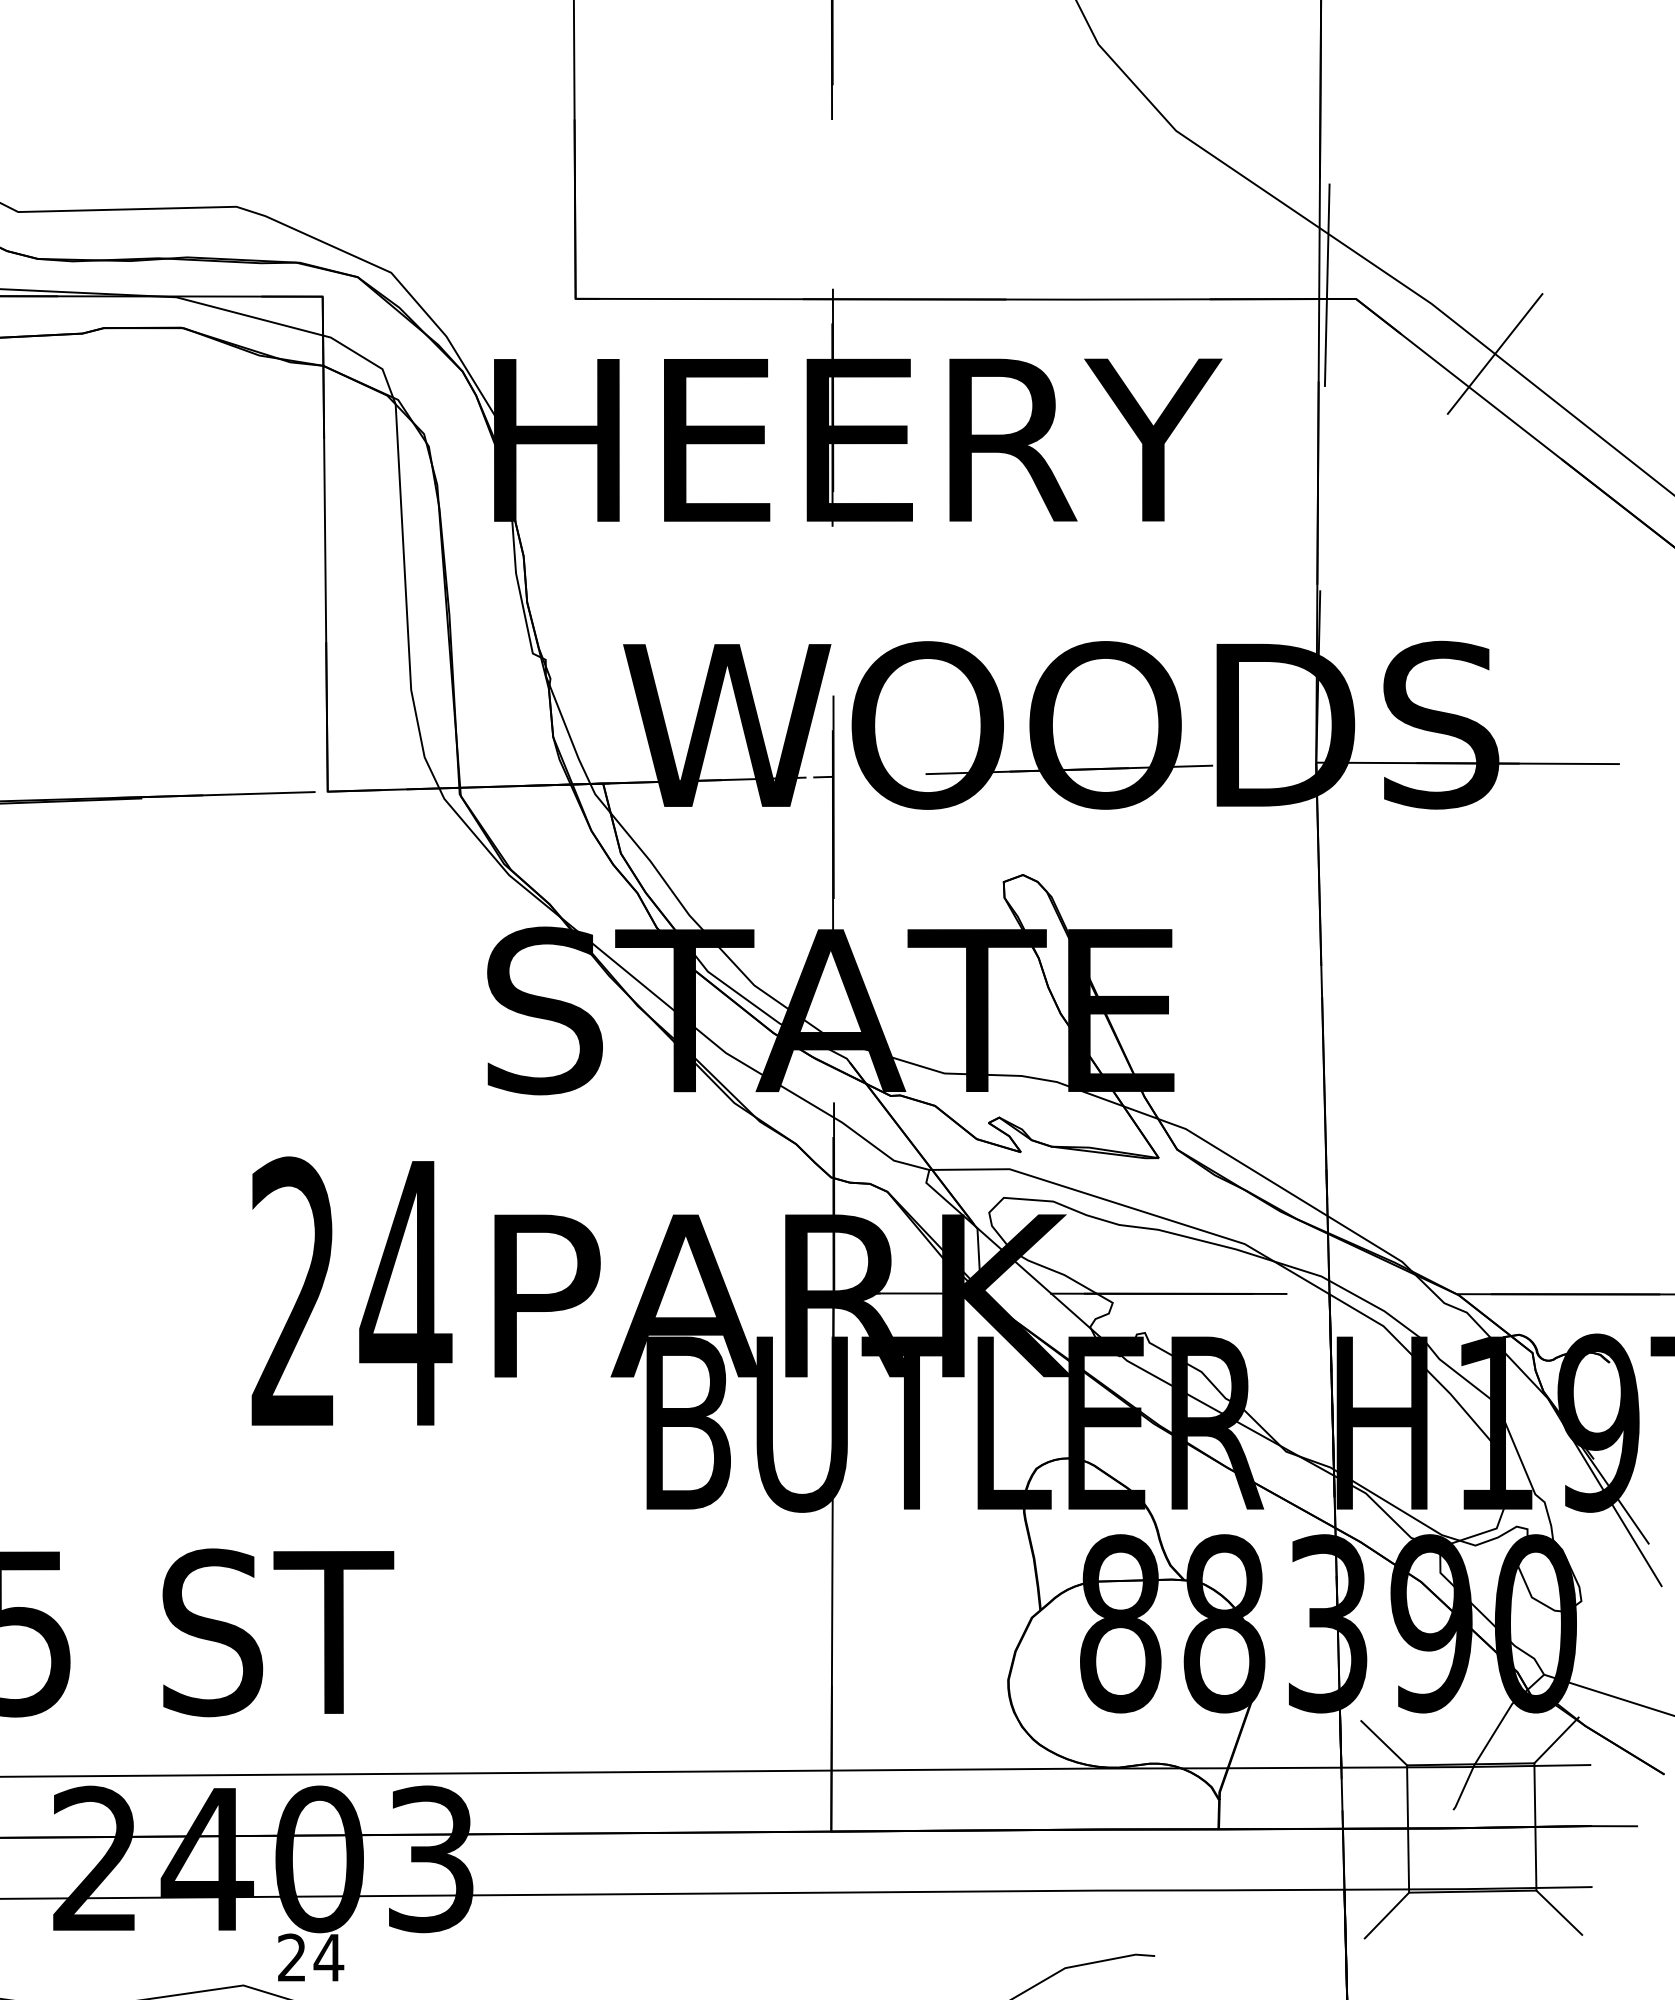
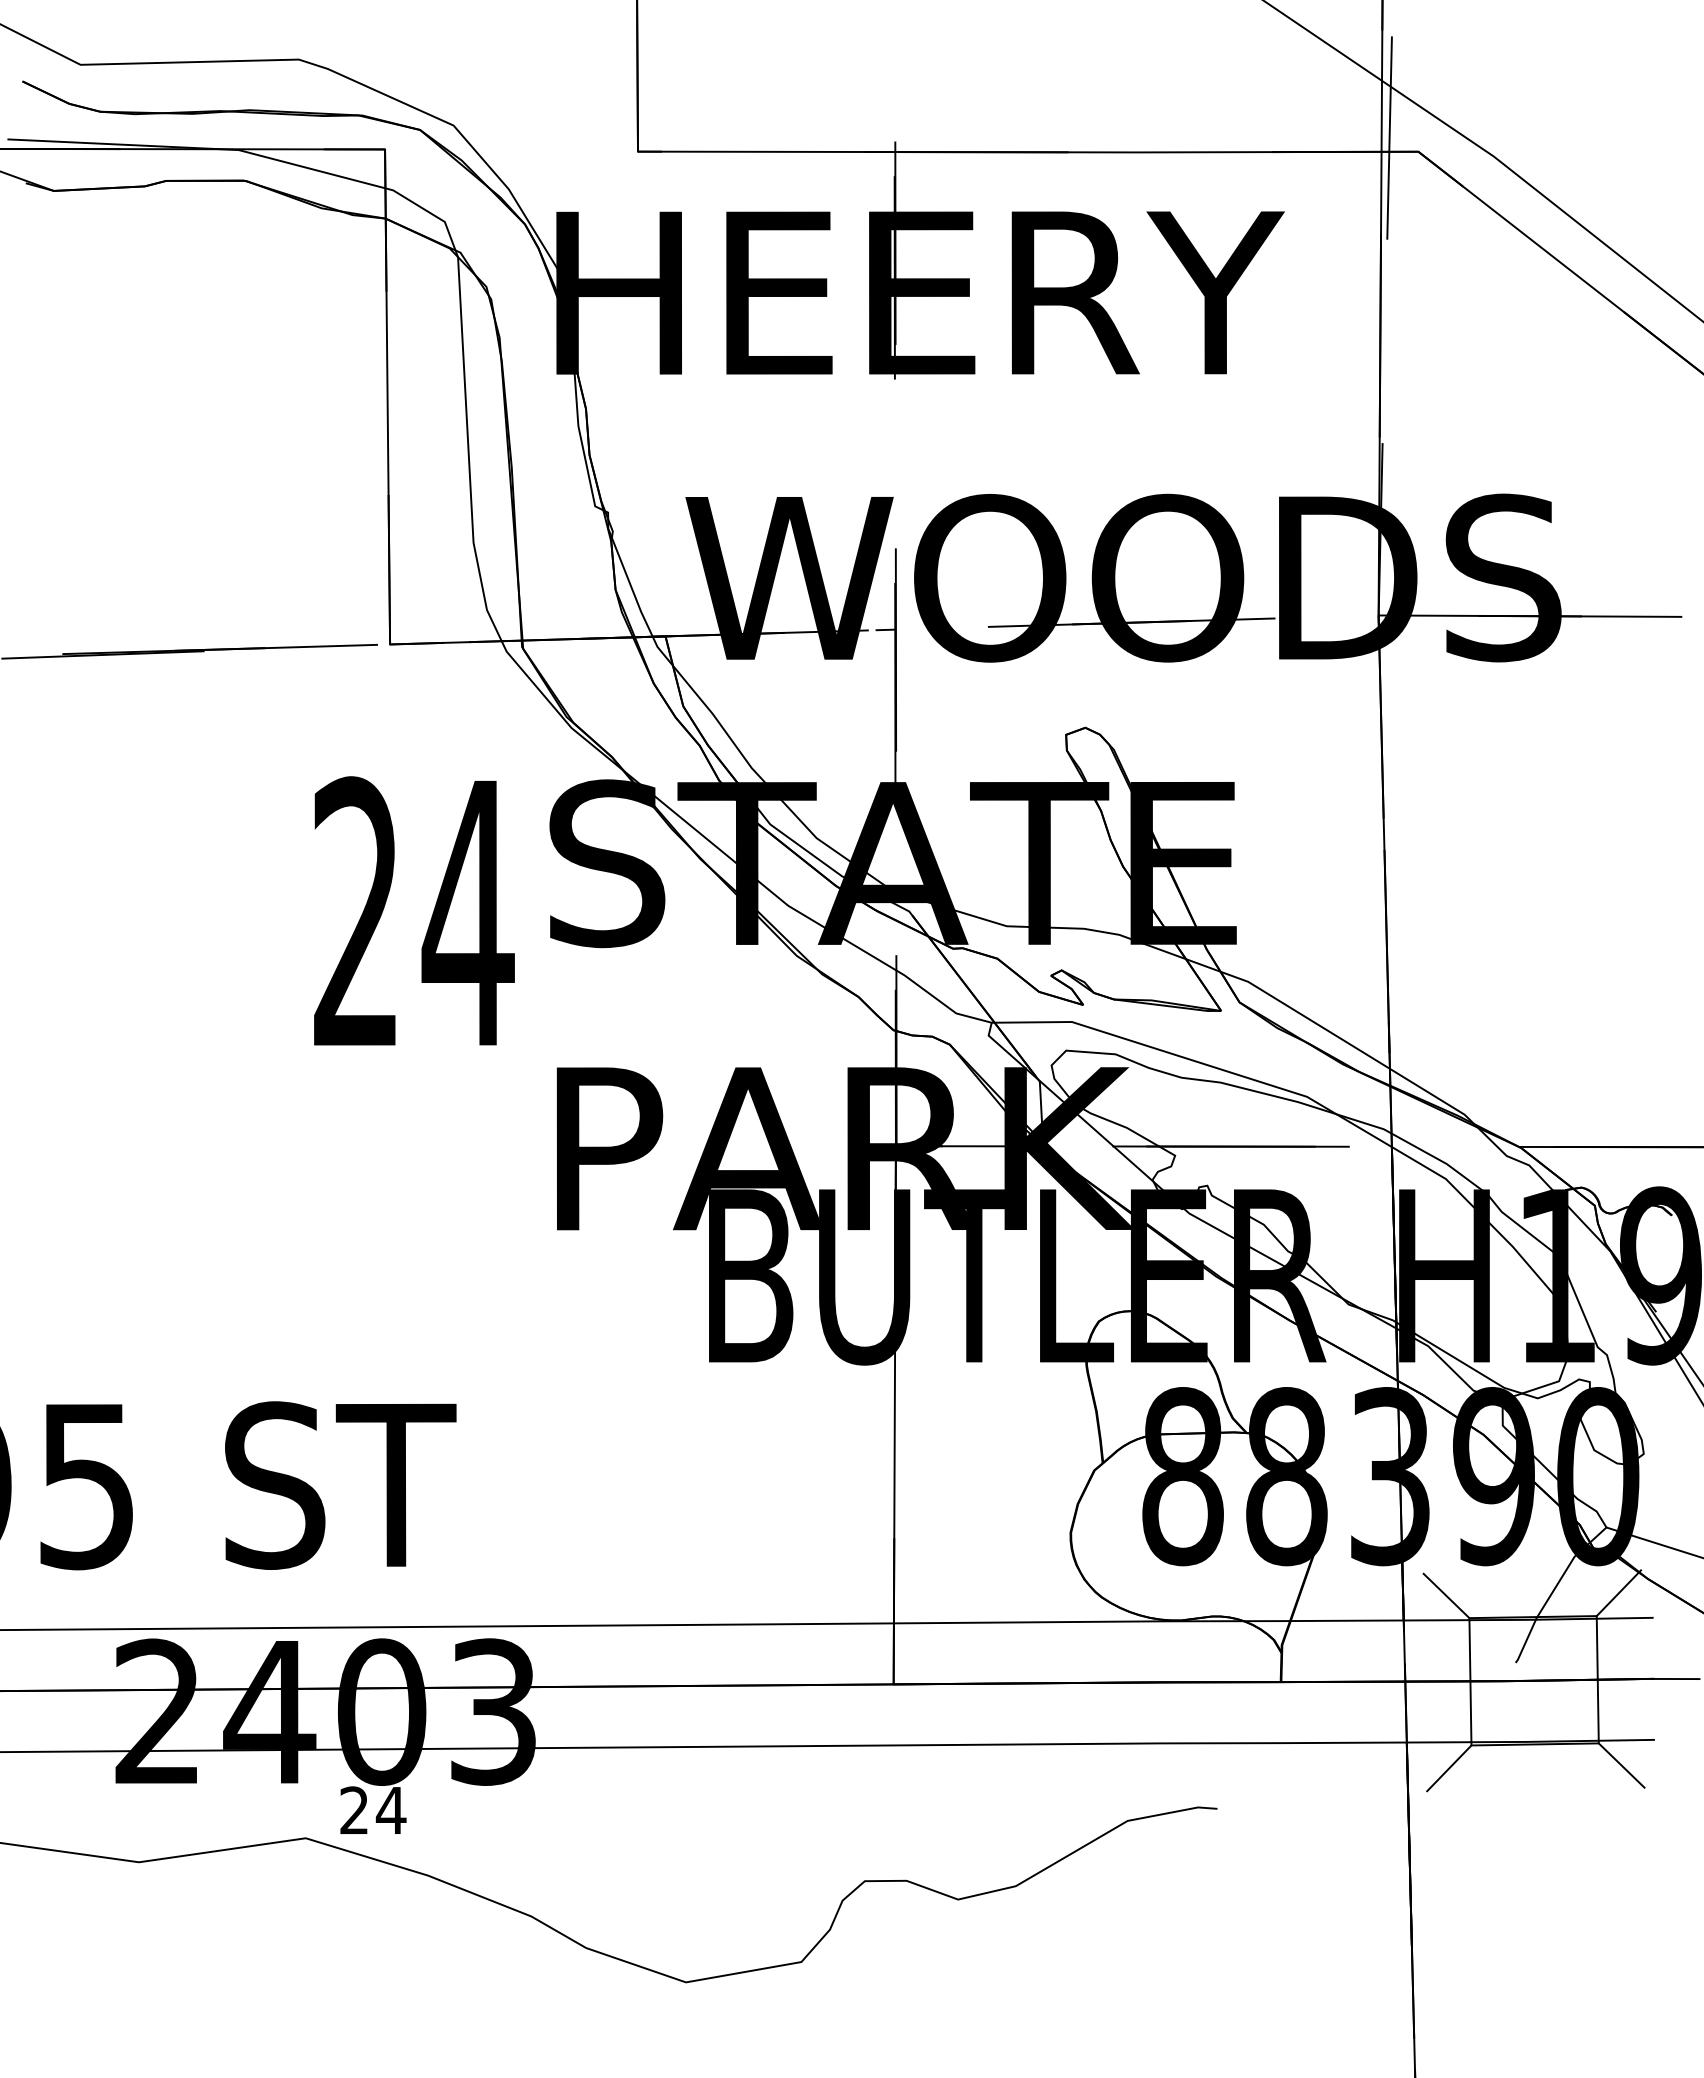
line: (1495, 353) -> (1557, 206), removed
text: (352, 1290) -> (414, 910), moved

